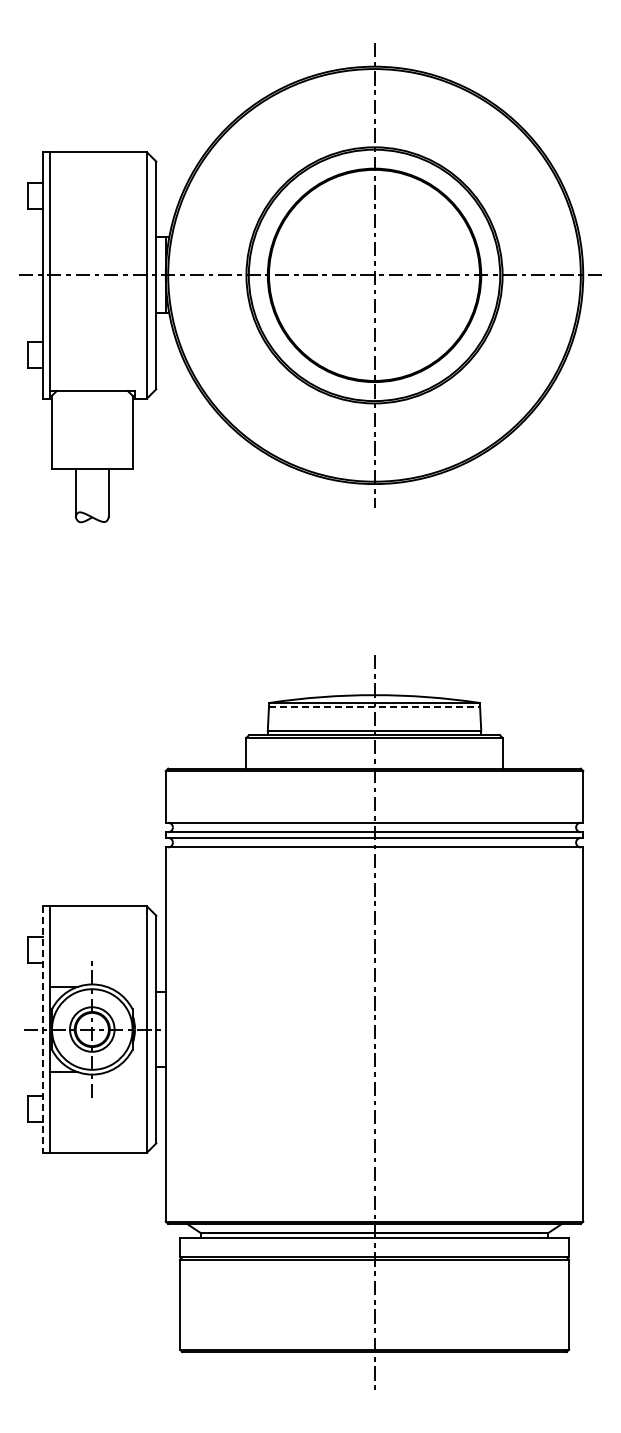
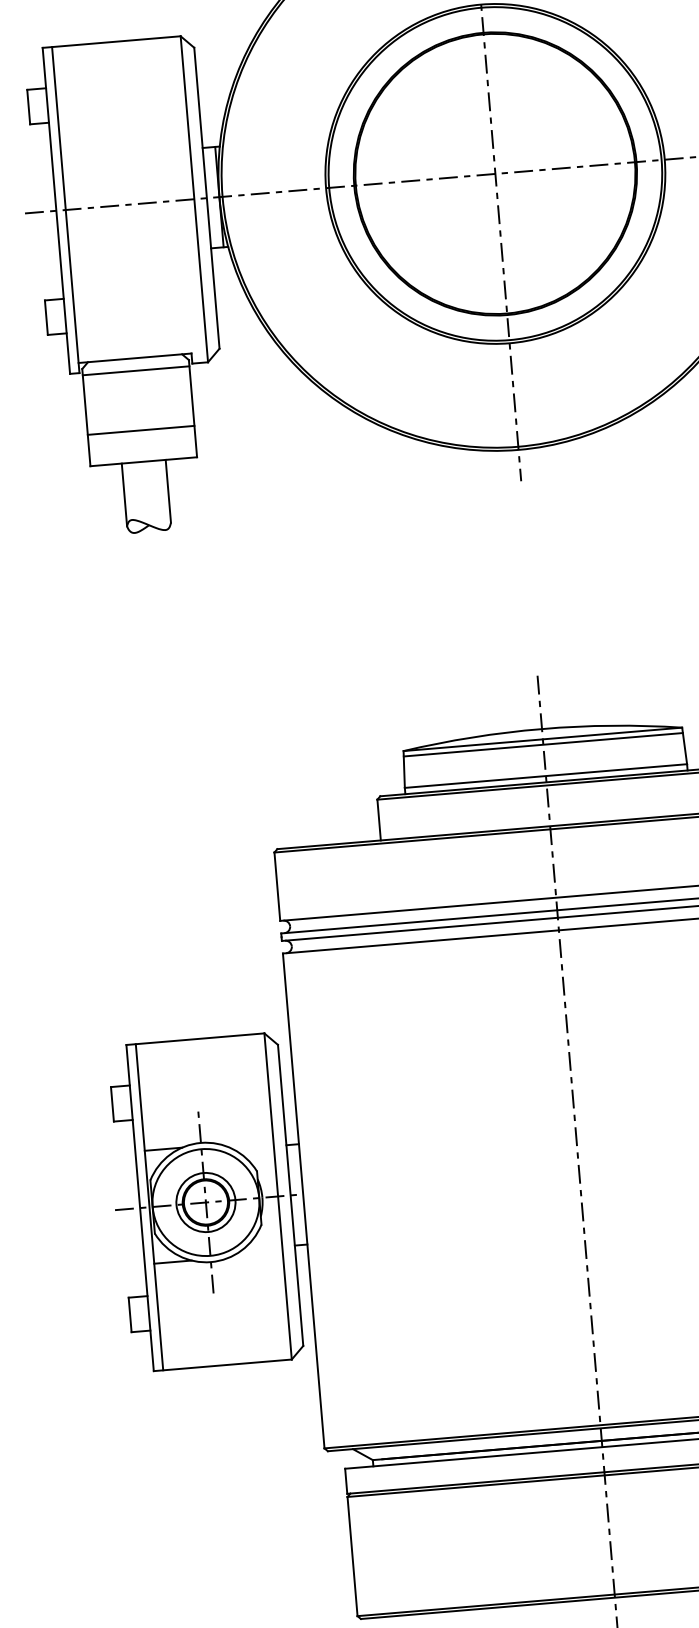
line: (92, 400) -> (136, 370), added
line: (92, 445) -> (141, 430), added
line: (374, 707) -> (543, 745), dashed -> solid
line: (42, 1030) -> (140, 1209), dashed -> solid

